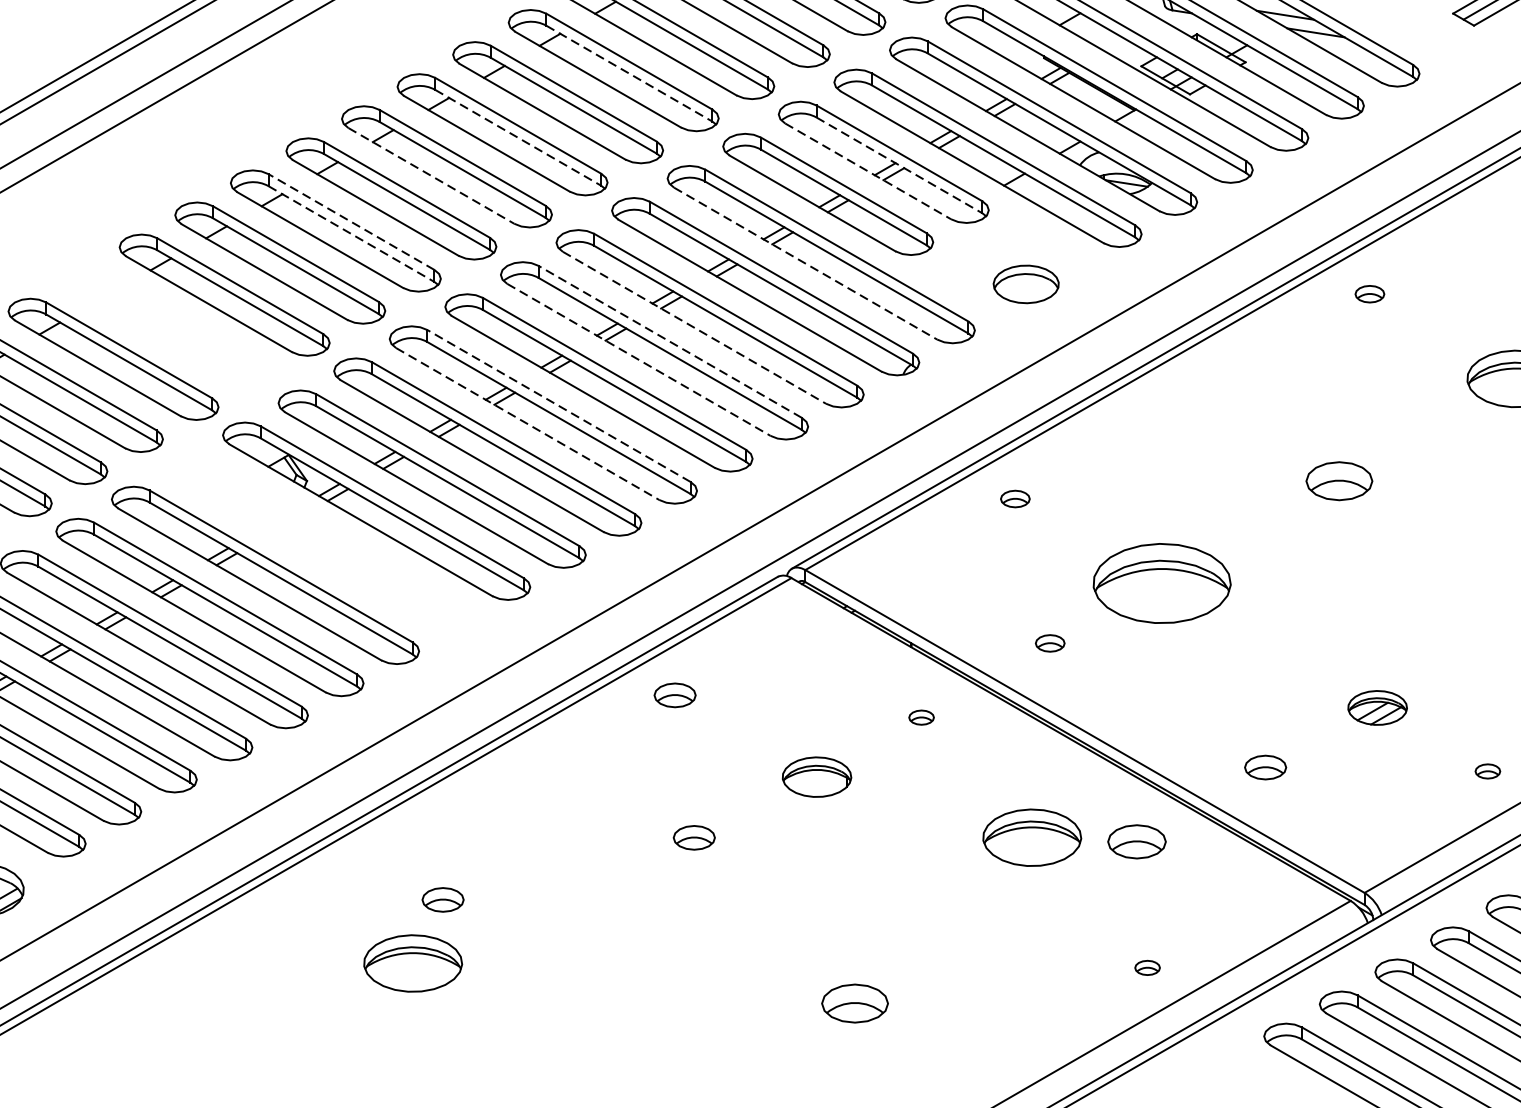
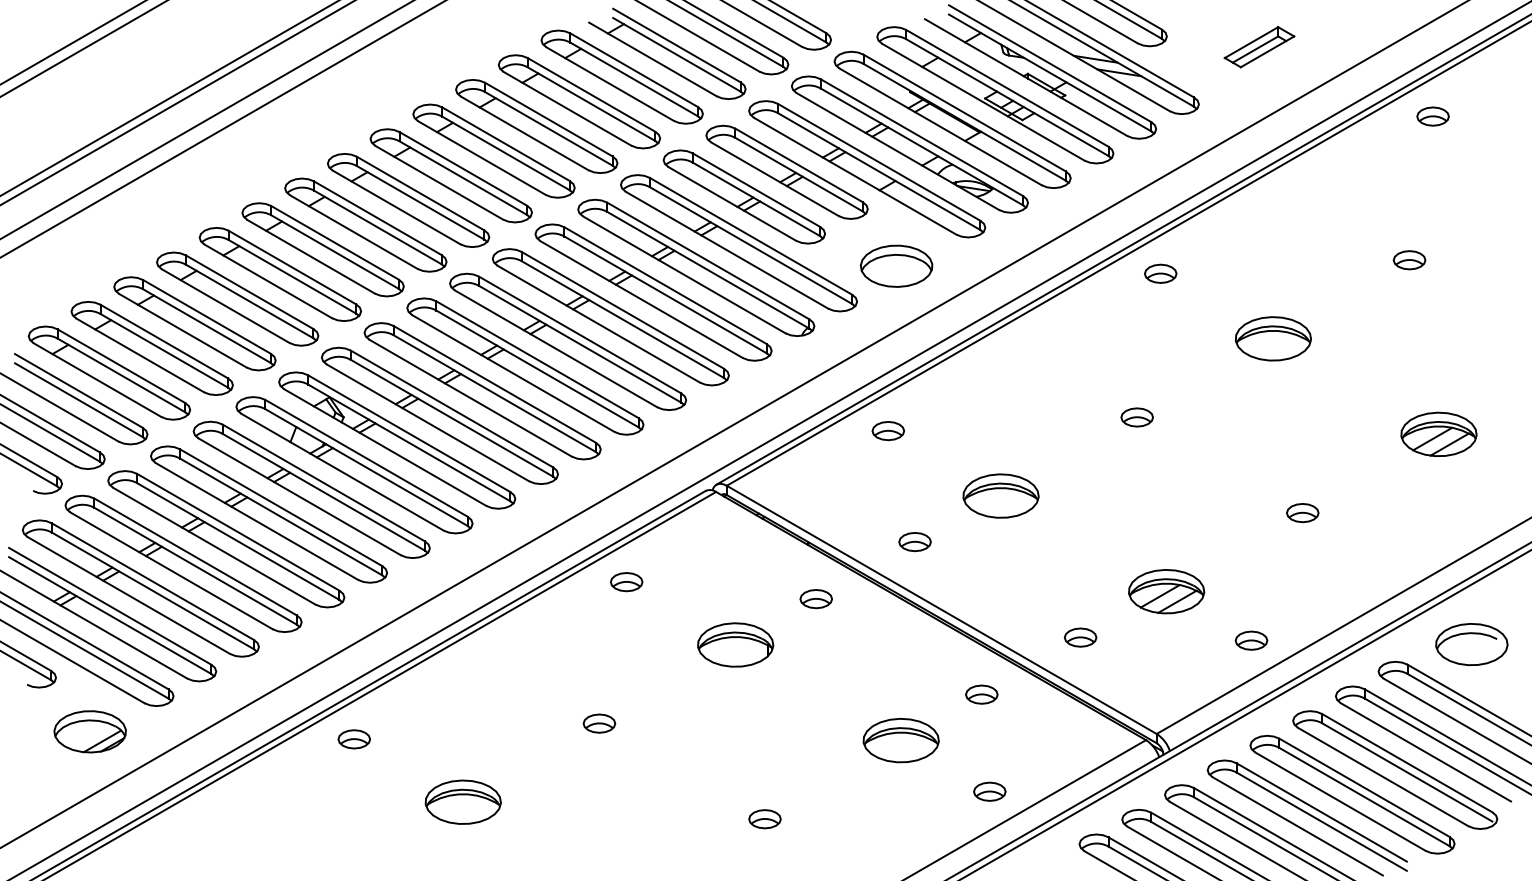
line: (629, 74) -> (591, 104), dashed -> solid
line: (518, 137) -> (506, 153), dashed -> solid
line: (899, 165) -> (799, 174), dashed -> solid
line: (868, 171) -> (775, 179), dashed -> solid
line: (431, 175) -> (439, 182), dashed -> solid
line: (350, 222) -> (377, 218), dashed -> solid
line: (350, 234) -> (377, 227), dashed -> solid
line: (806, 263) -> (727, 250), dashed -> solid
part: (1026, 283) -> (896, 265), size x1.43
part: (1369, 293) -> (1160, 273), size x1.43
part: (168, 326) -> (237, 298), added
line: (694, 327) -> (641, 299), dashed -> solid
line: (669, 342) -> (622, 310), dashed -> solid
line: (638, 360) -> (598, 324), dashed -> solid
line: (559, 405) -> (537, 359), dashed -> solid
line: (527, 423) -> (513, 373), dashed -> solid
part: (1338, 481) -> (1136, 417), size x0.62
part: (1014, 499) -> (887, 431), size x1.43
part: (321, 543) -> (354, 465), added
part: (1161, 582) -> (1000, 495), size x0.71
part: (1049, 643) -> (914, 542), size x1.43
part: (1377, 707) -> (1166, 591), size x1.67
part: (920, 717) -> (815, 599), size x1.67
part: (1487, 771) -> (1251, 640), size x1.67
part: (816, 776) -> (735, 644), size x1.43
part: (694, 837) -> (599, 723), moved
part: (1031, 837) -> (900, 740), moved
part: (1136, 841) -> (981, 694), size x0.71
part: (442, 900) -> (353, 739), moved
part: (412, 962) -> (462, 801), moved
part: (1147, 967) -> (989, 791), size x1.67
part: (854, 1004) -> (764, 819), size x0.62

